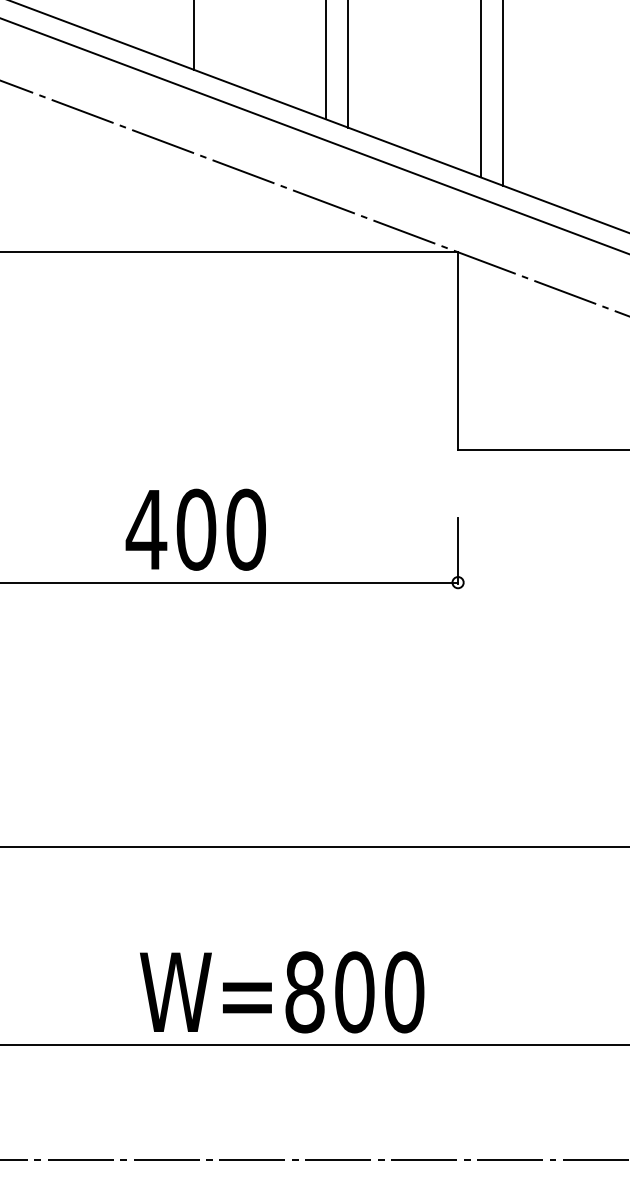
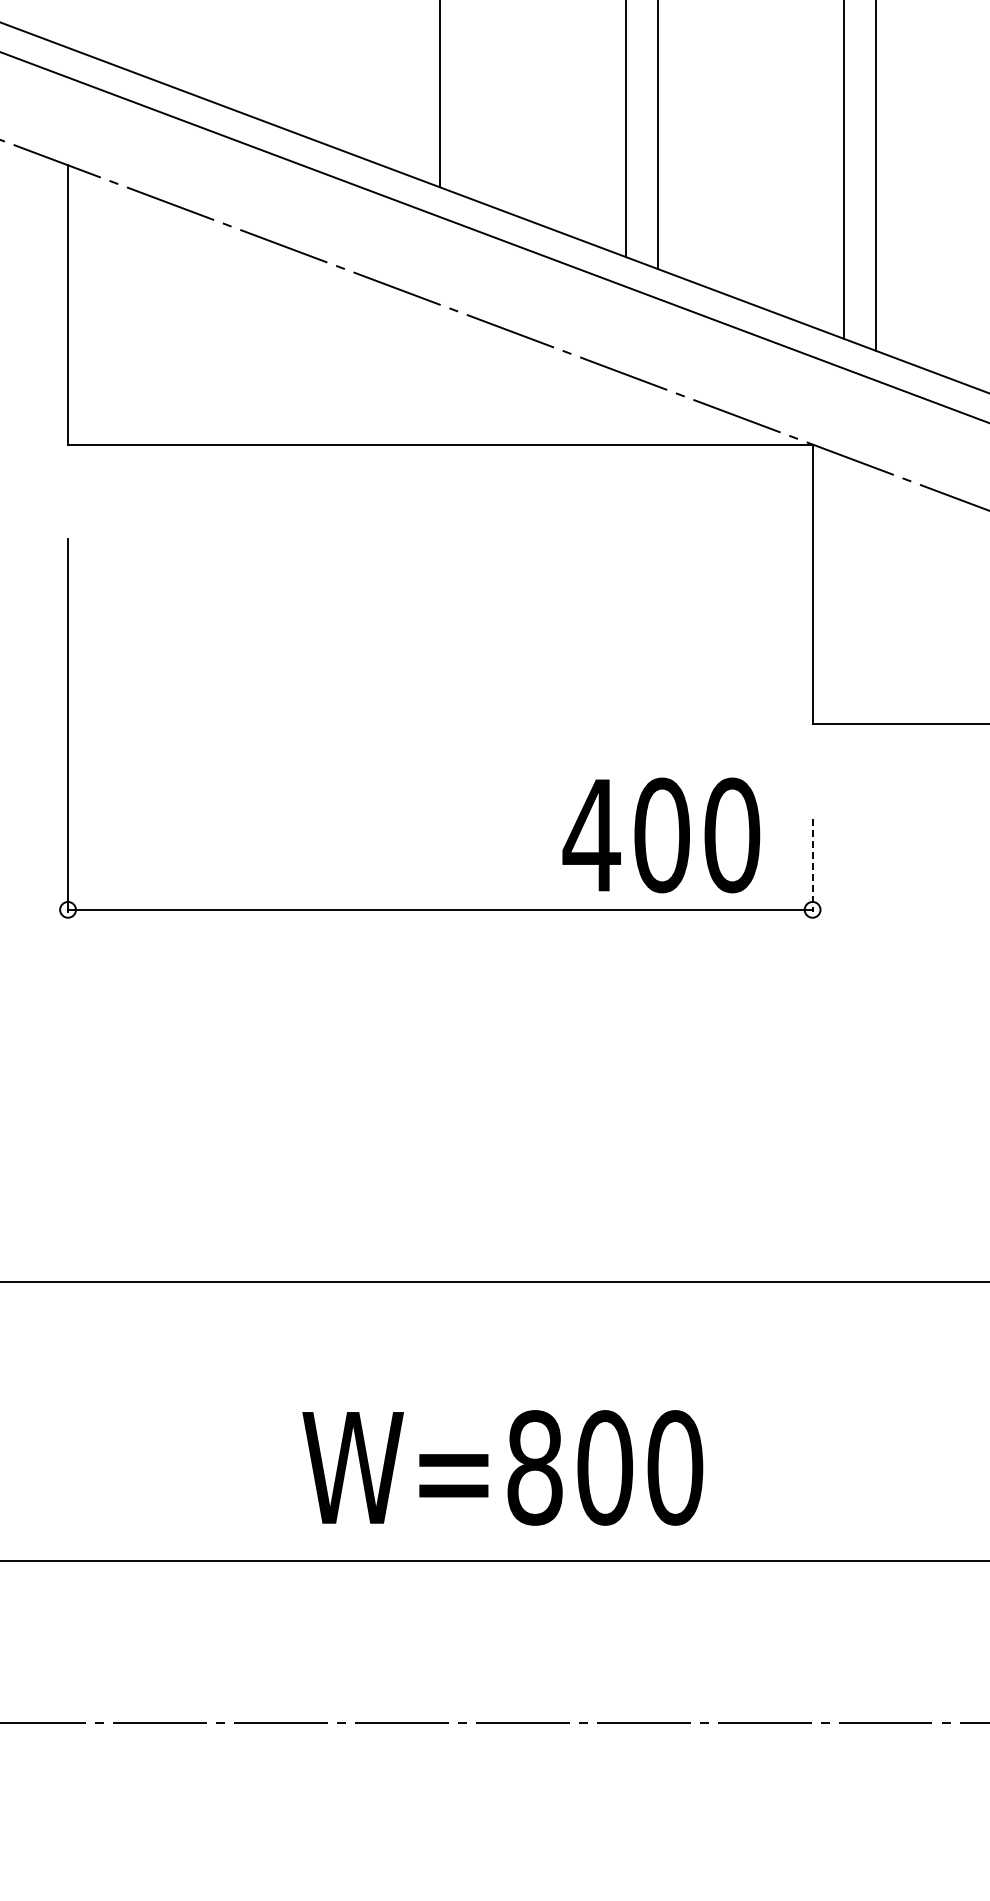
text: (196, 529) -> (661, 835), moved
line: (458, 551) -> (812, 865), solid -> dashed
text: (281, 992) -> (502, 1467), moved

